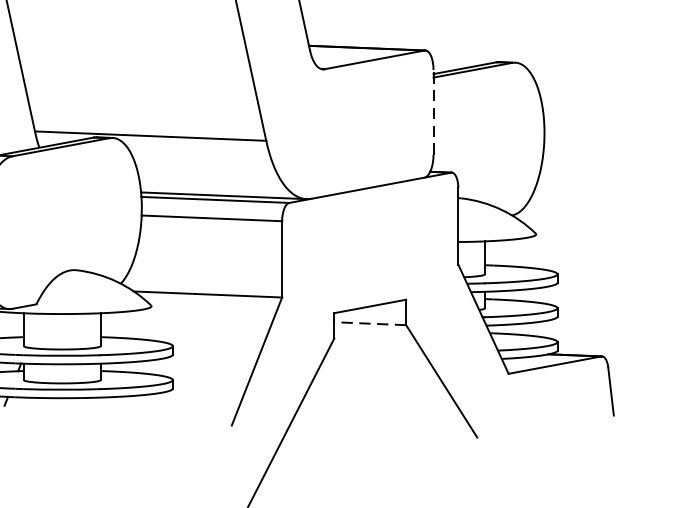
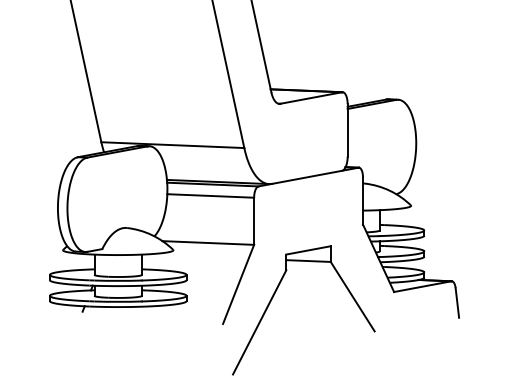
line: (433, 112) -> (347, 130), dashed -> solid
line: (370, 324) -> (308, 261), dashed -> solid

